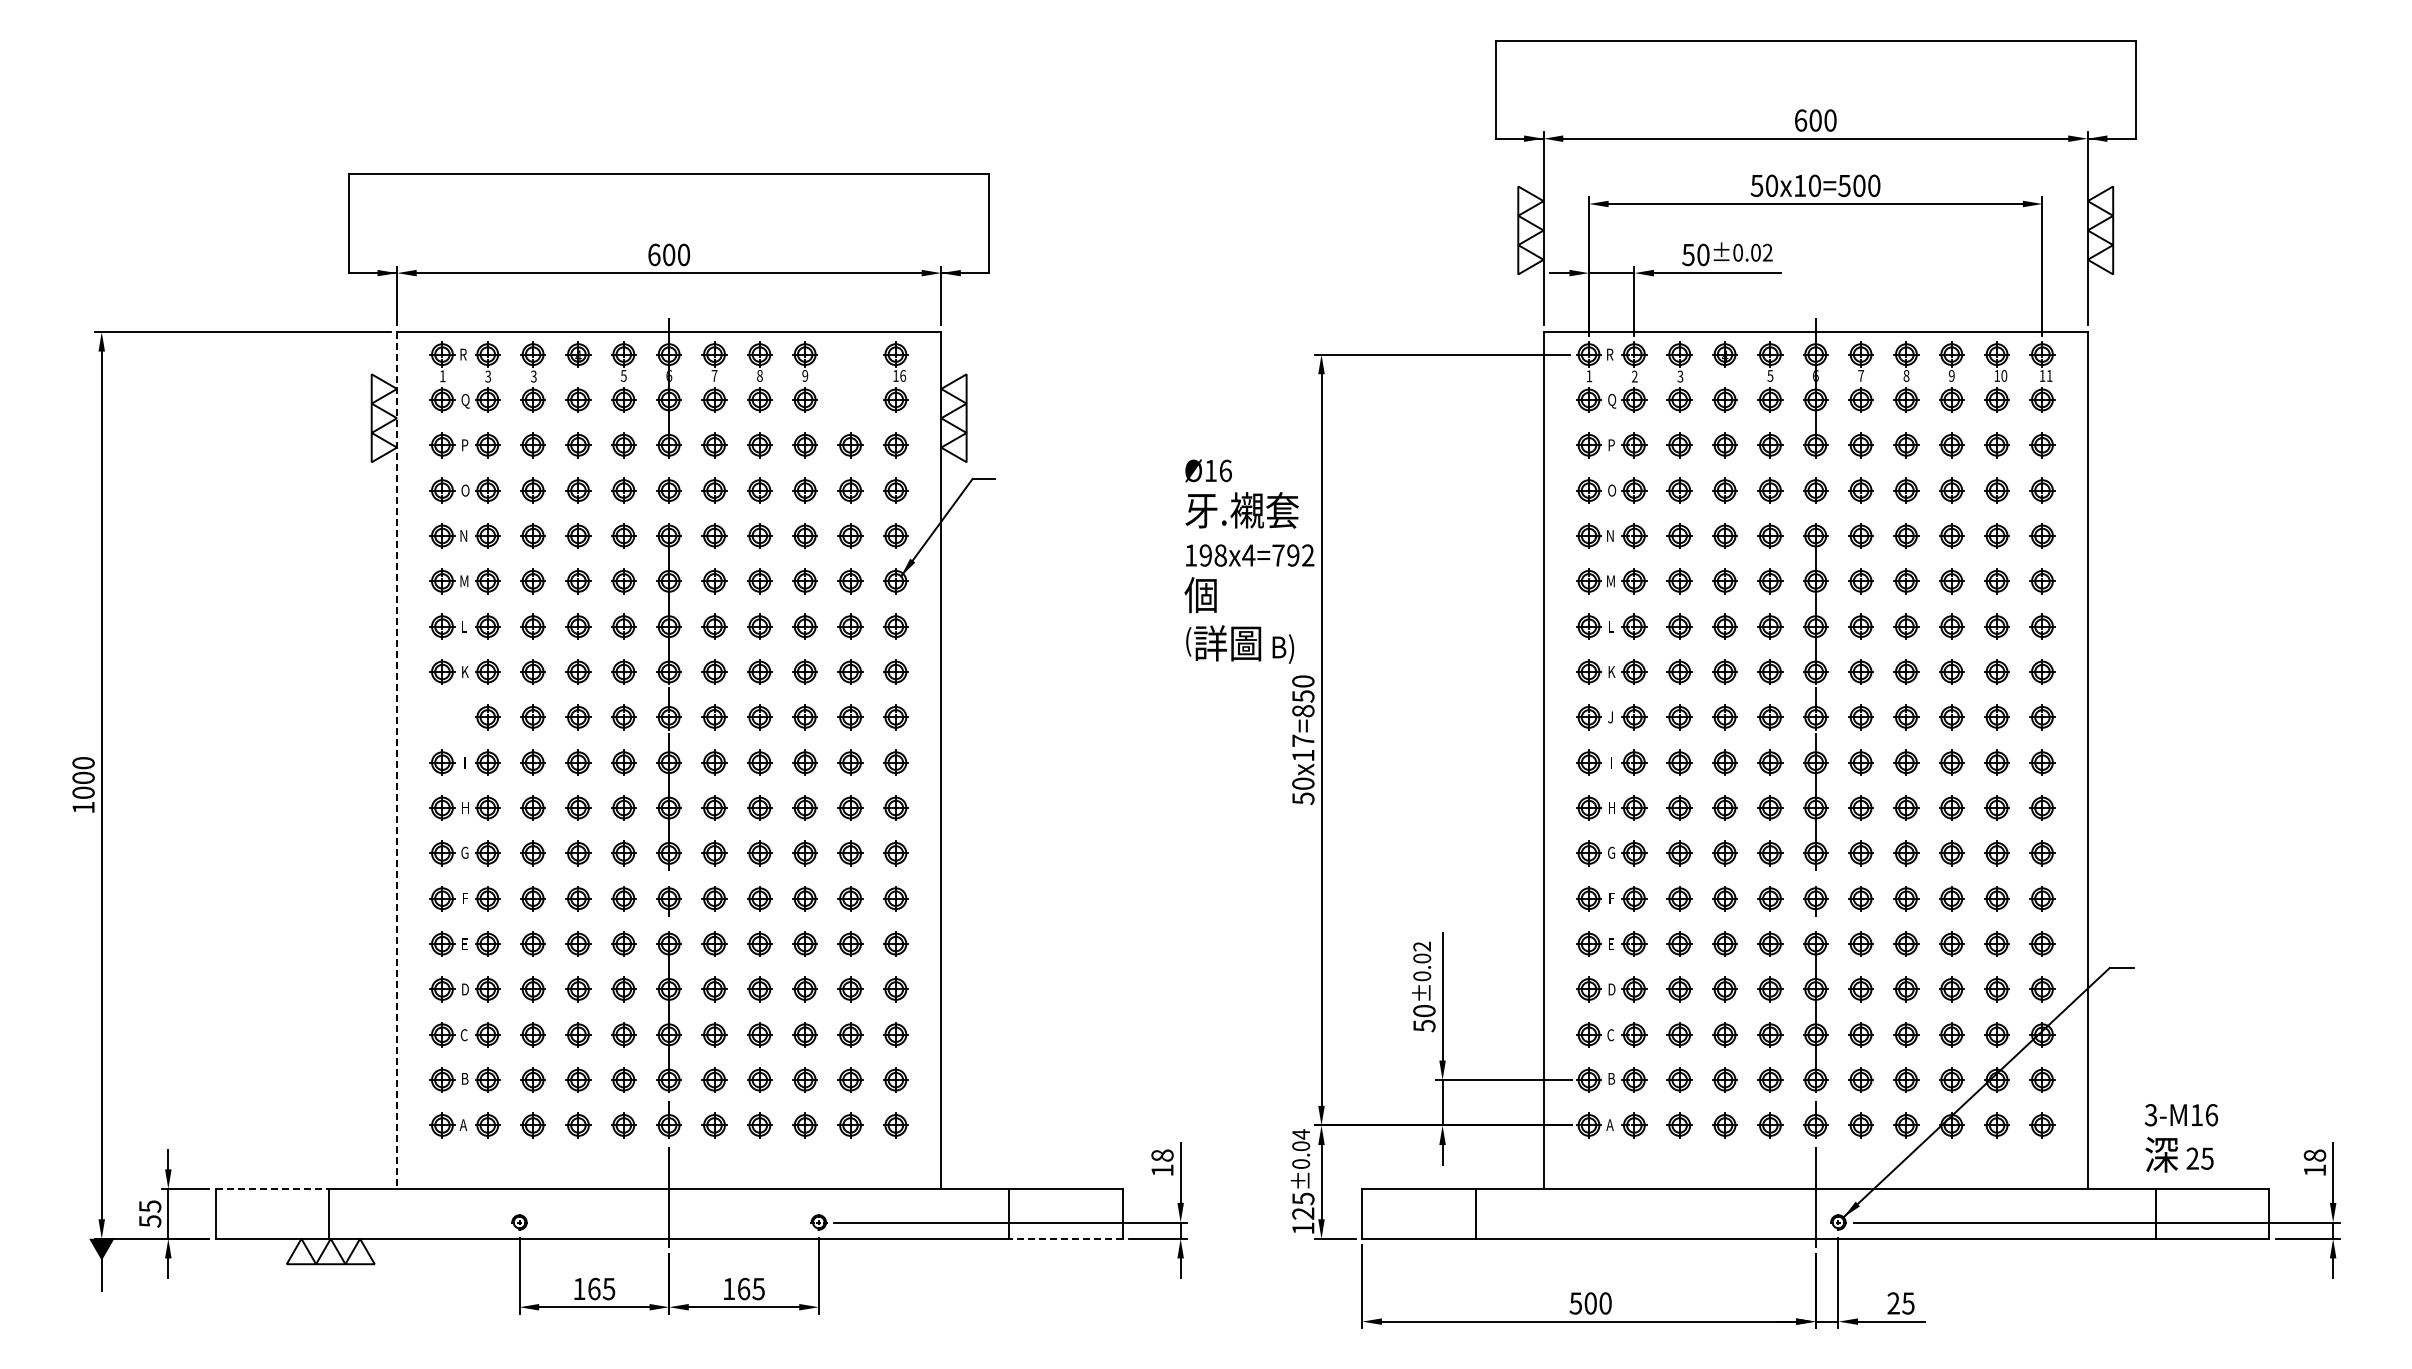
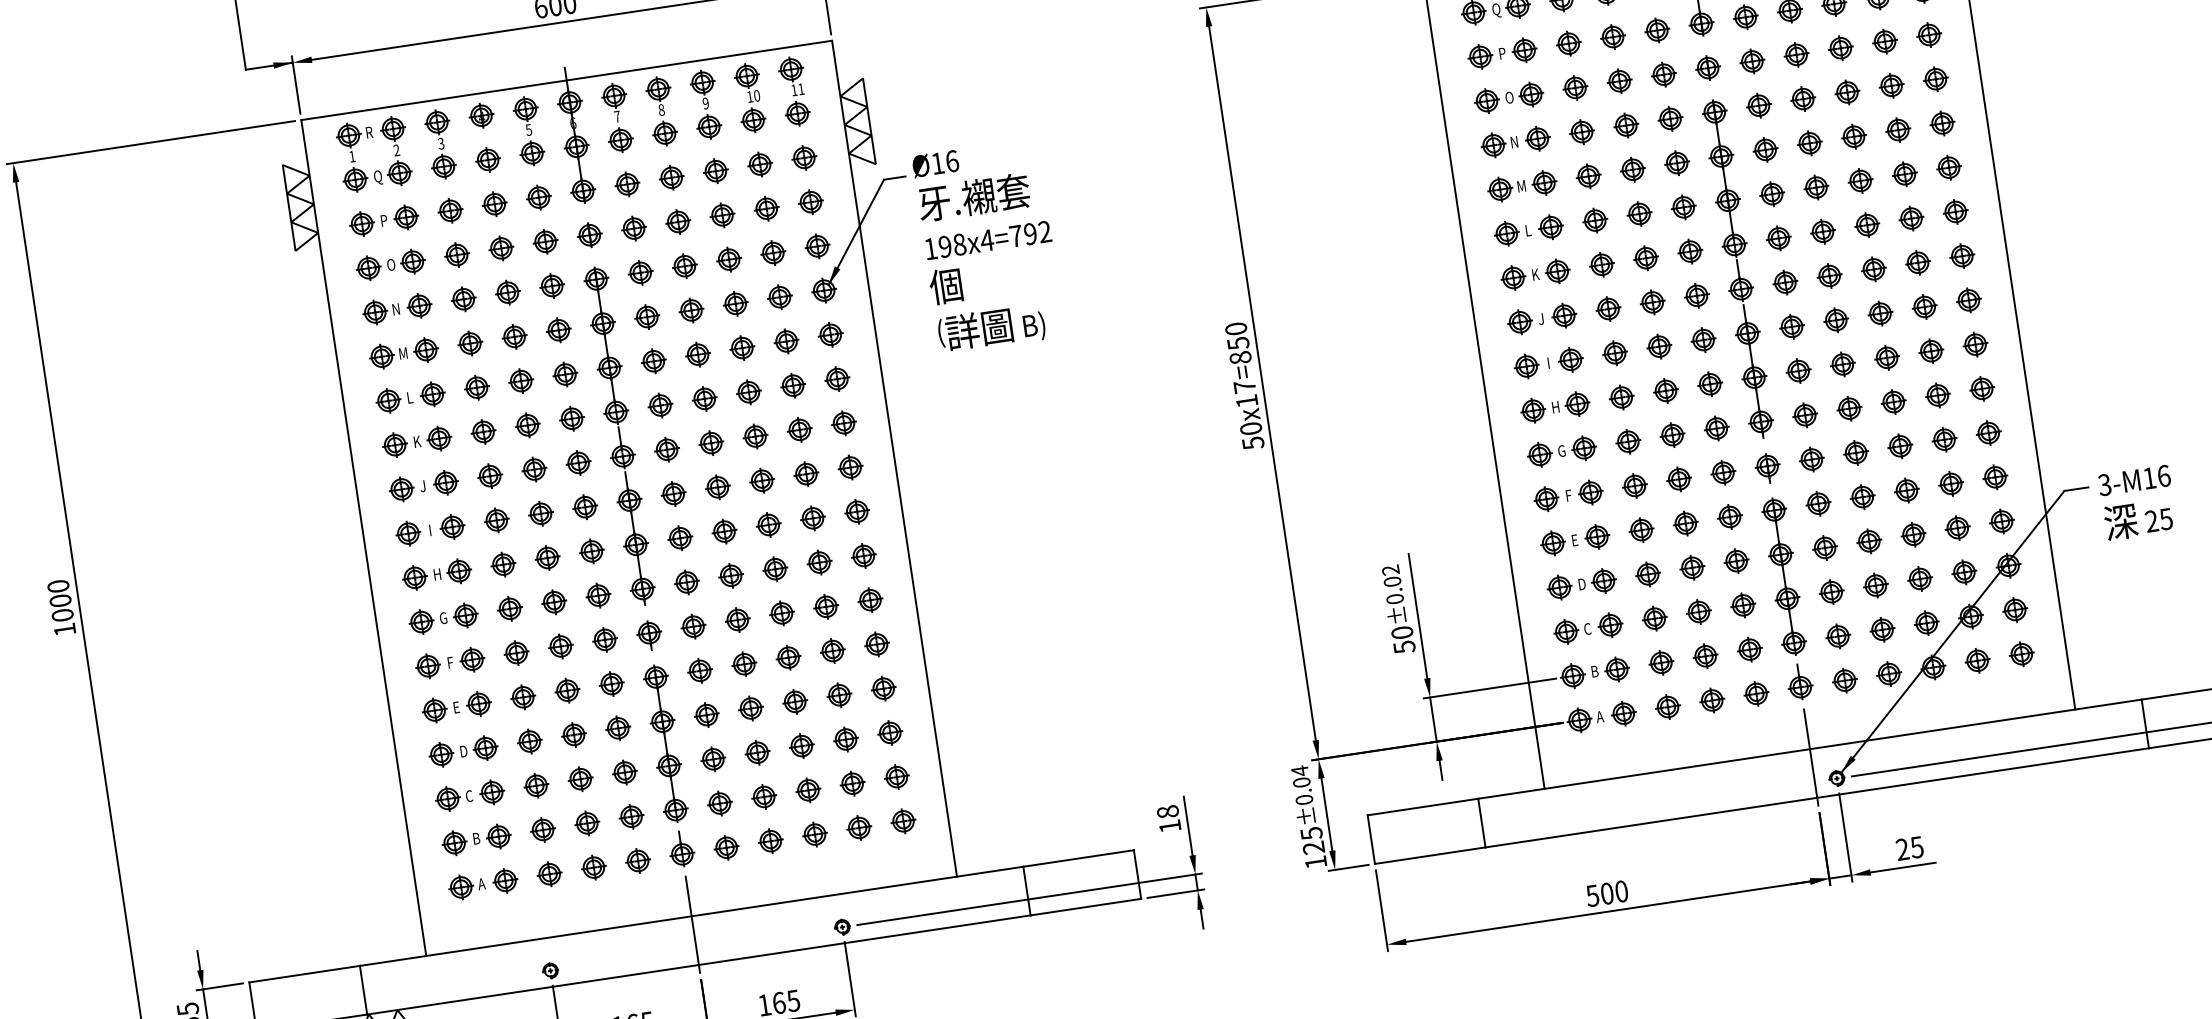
text: (903, 375) -> (801, 88), 16 -> 11
text: (488, 376) -> (396, 150), 3 -> 2
part: (850, 376) -> (750, 97), added
text: (1249, 561) -> (988, 246), moved
part: (447, 717) -> (406, 488), added
line: (397, 760) -> (364, 538), dashed -> solid
text: (2180, 1138) -> (2136, 503), moved
line: (272, 1188) -> (304, 973), dashed -> solid
line: (1065, 1238) -> (1085, 906), dashed -> solid

